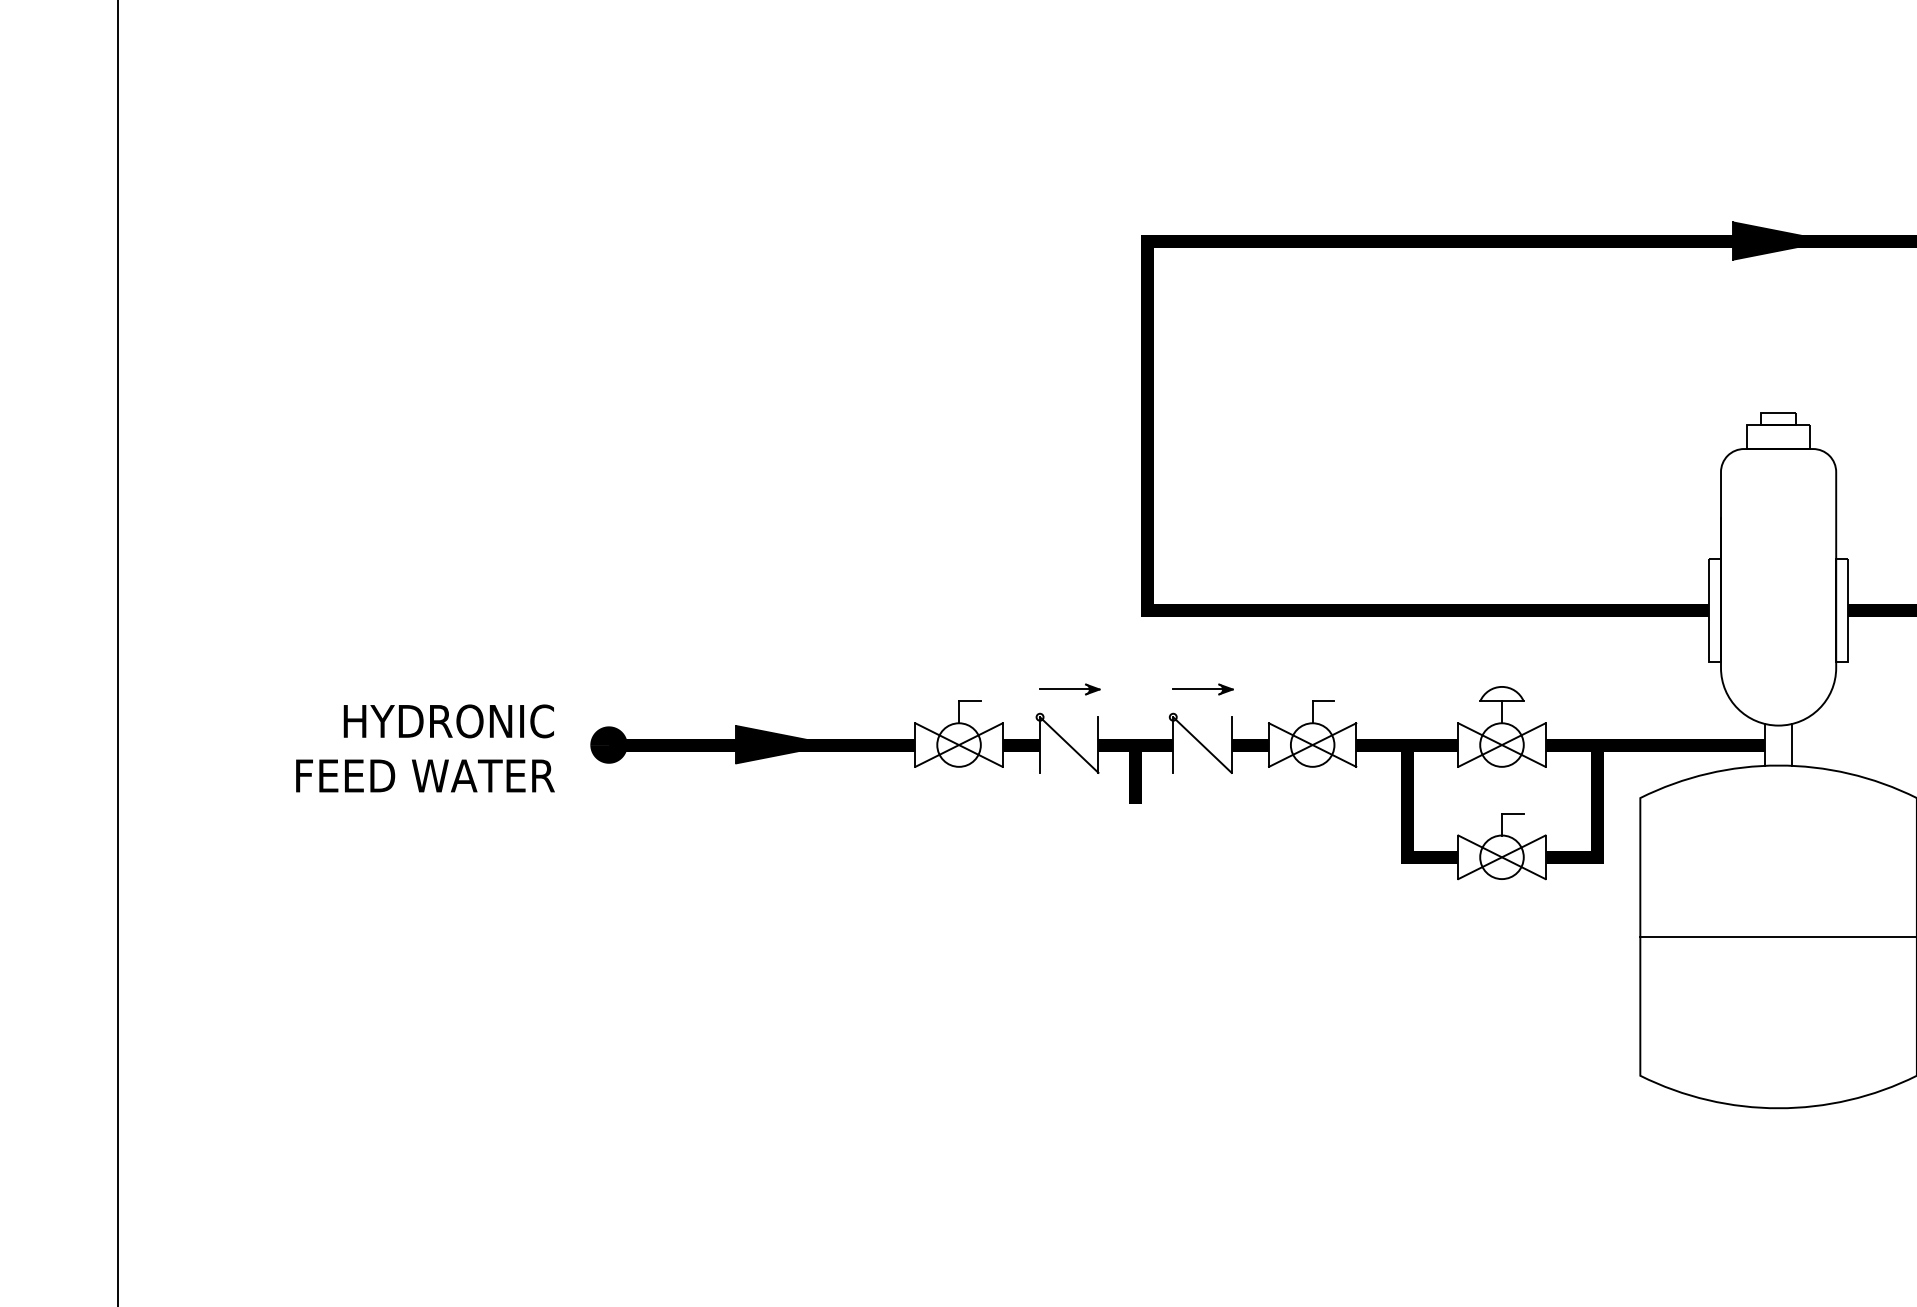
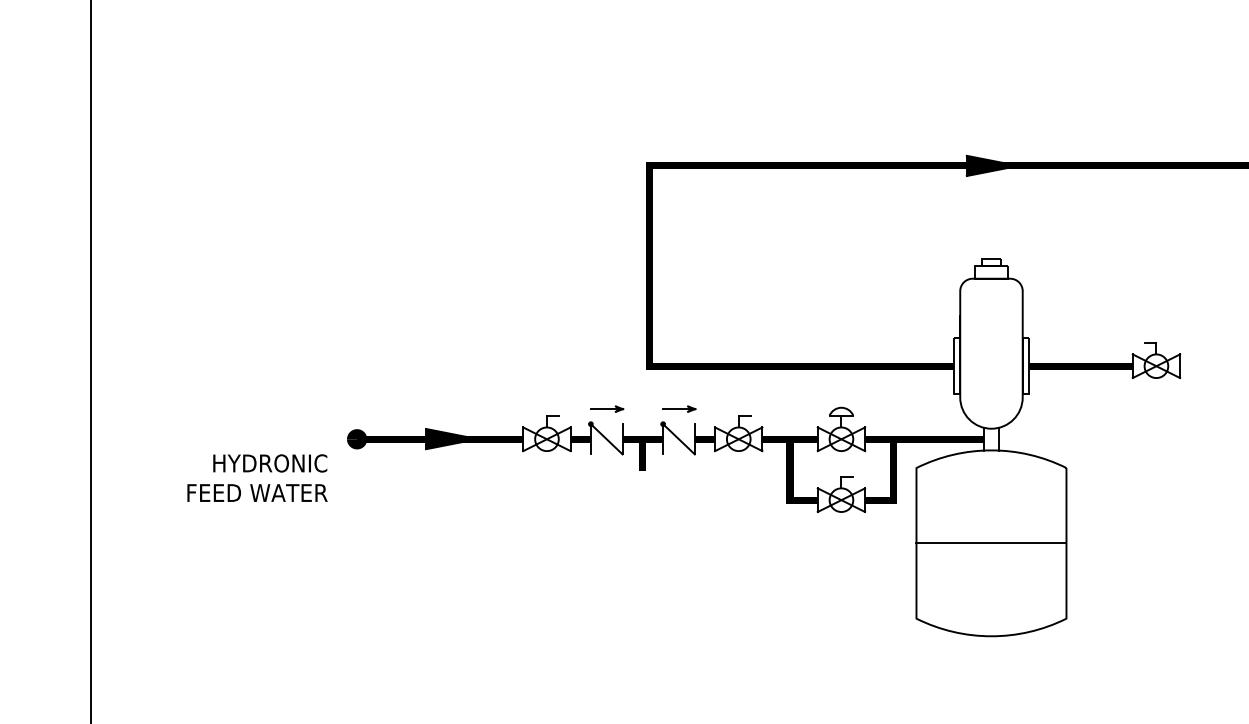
text: (425, 747) -> (257, 477), moved

